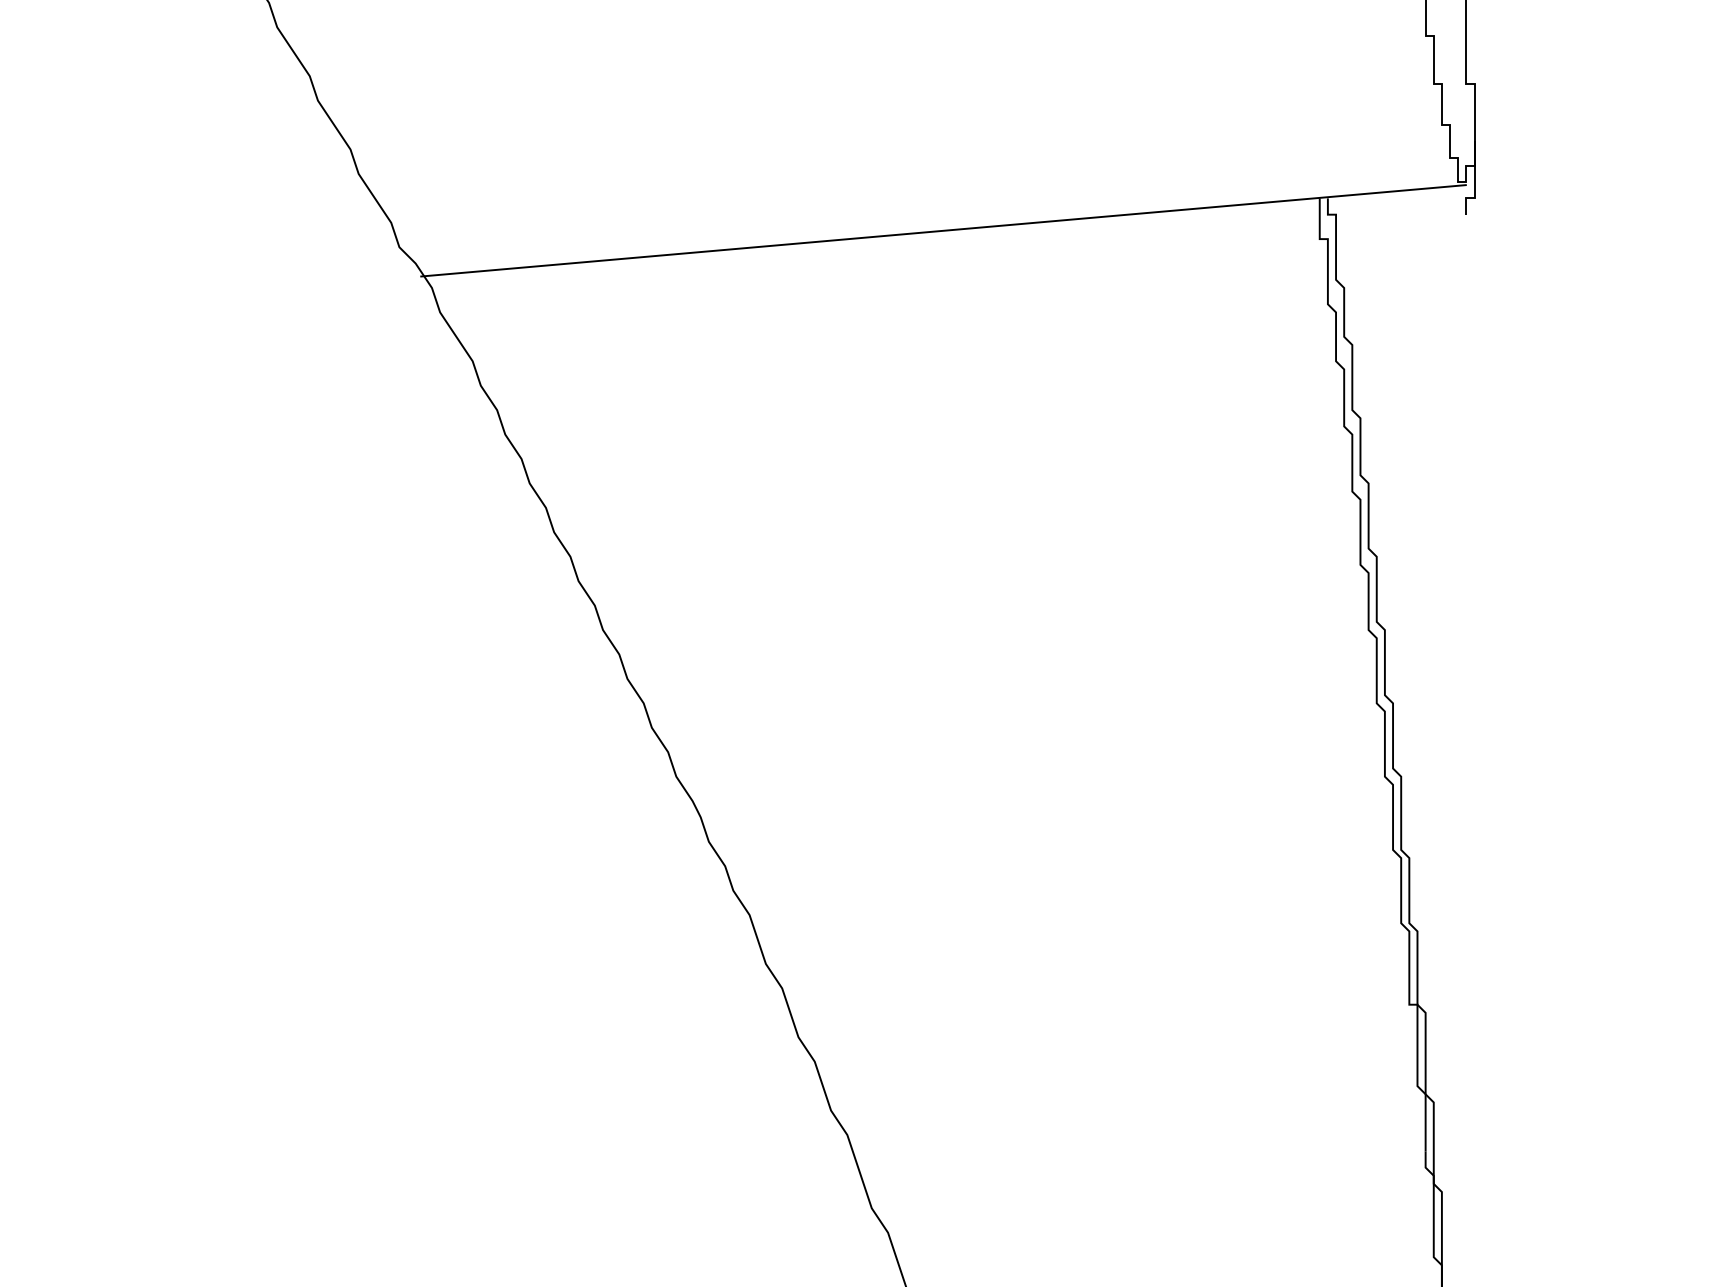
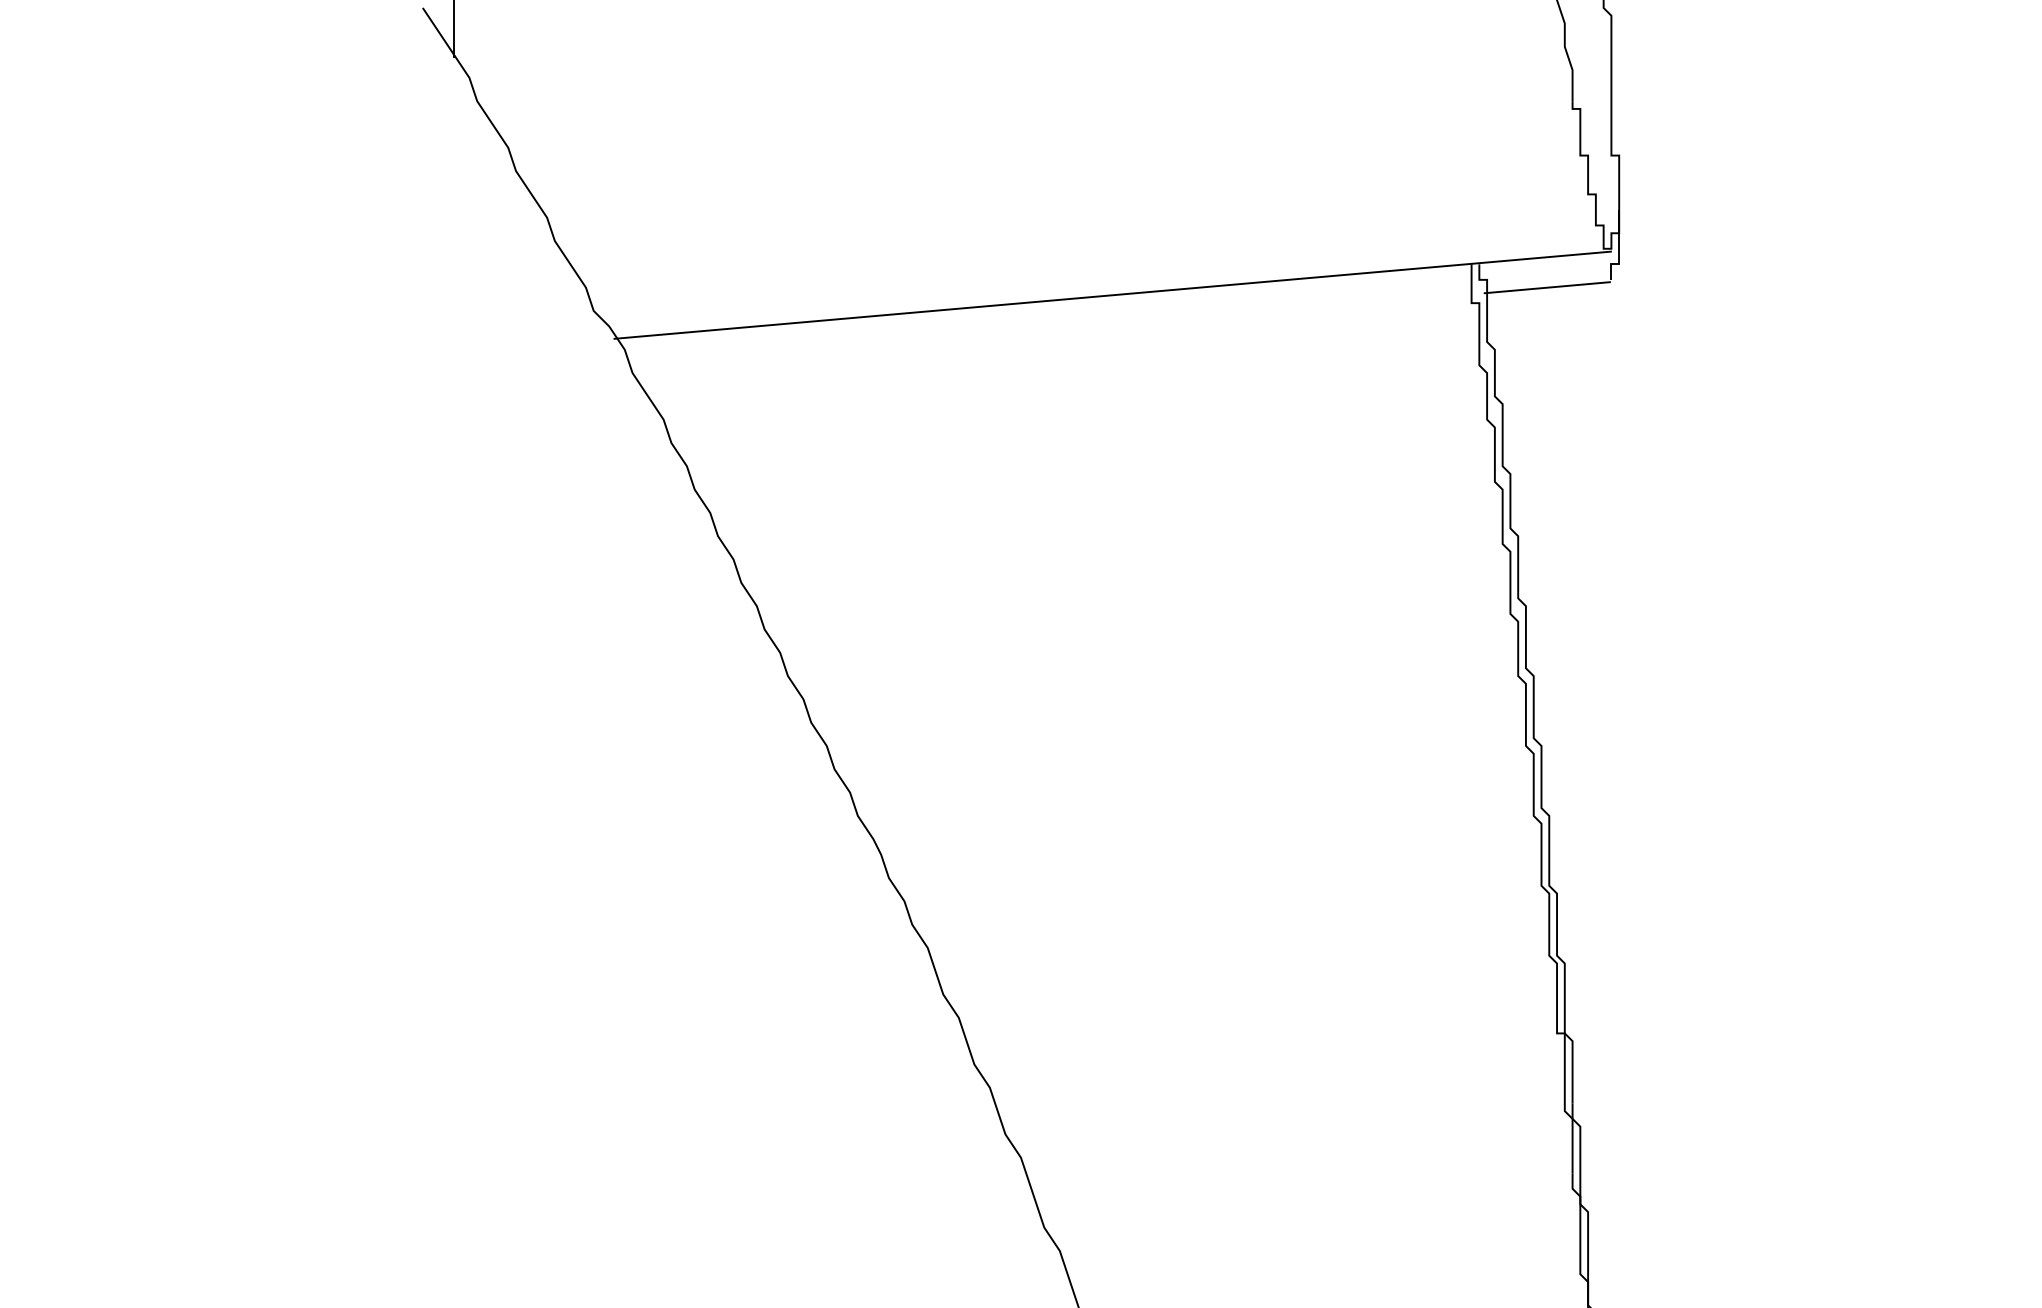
line: (1398, 222) -> (1546, 287), added

